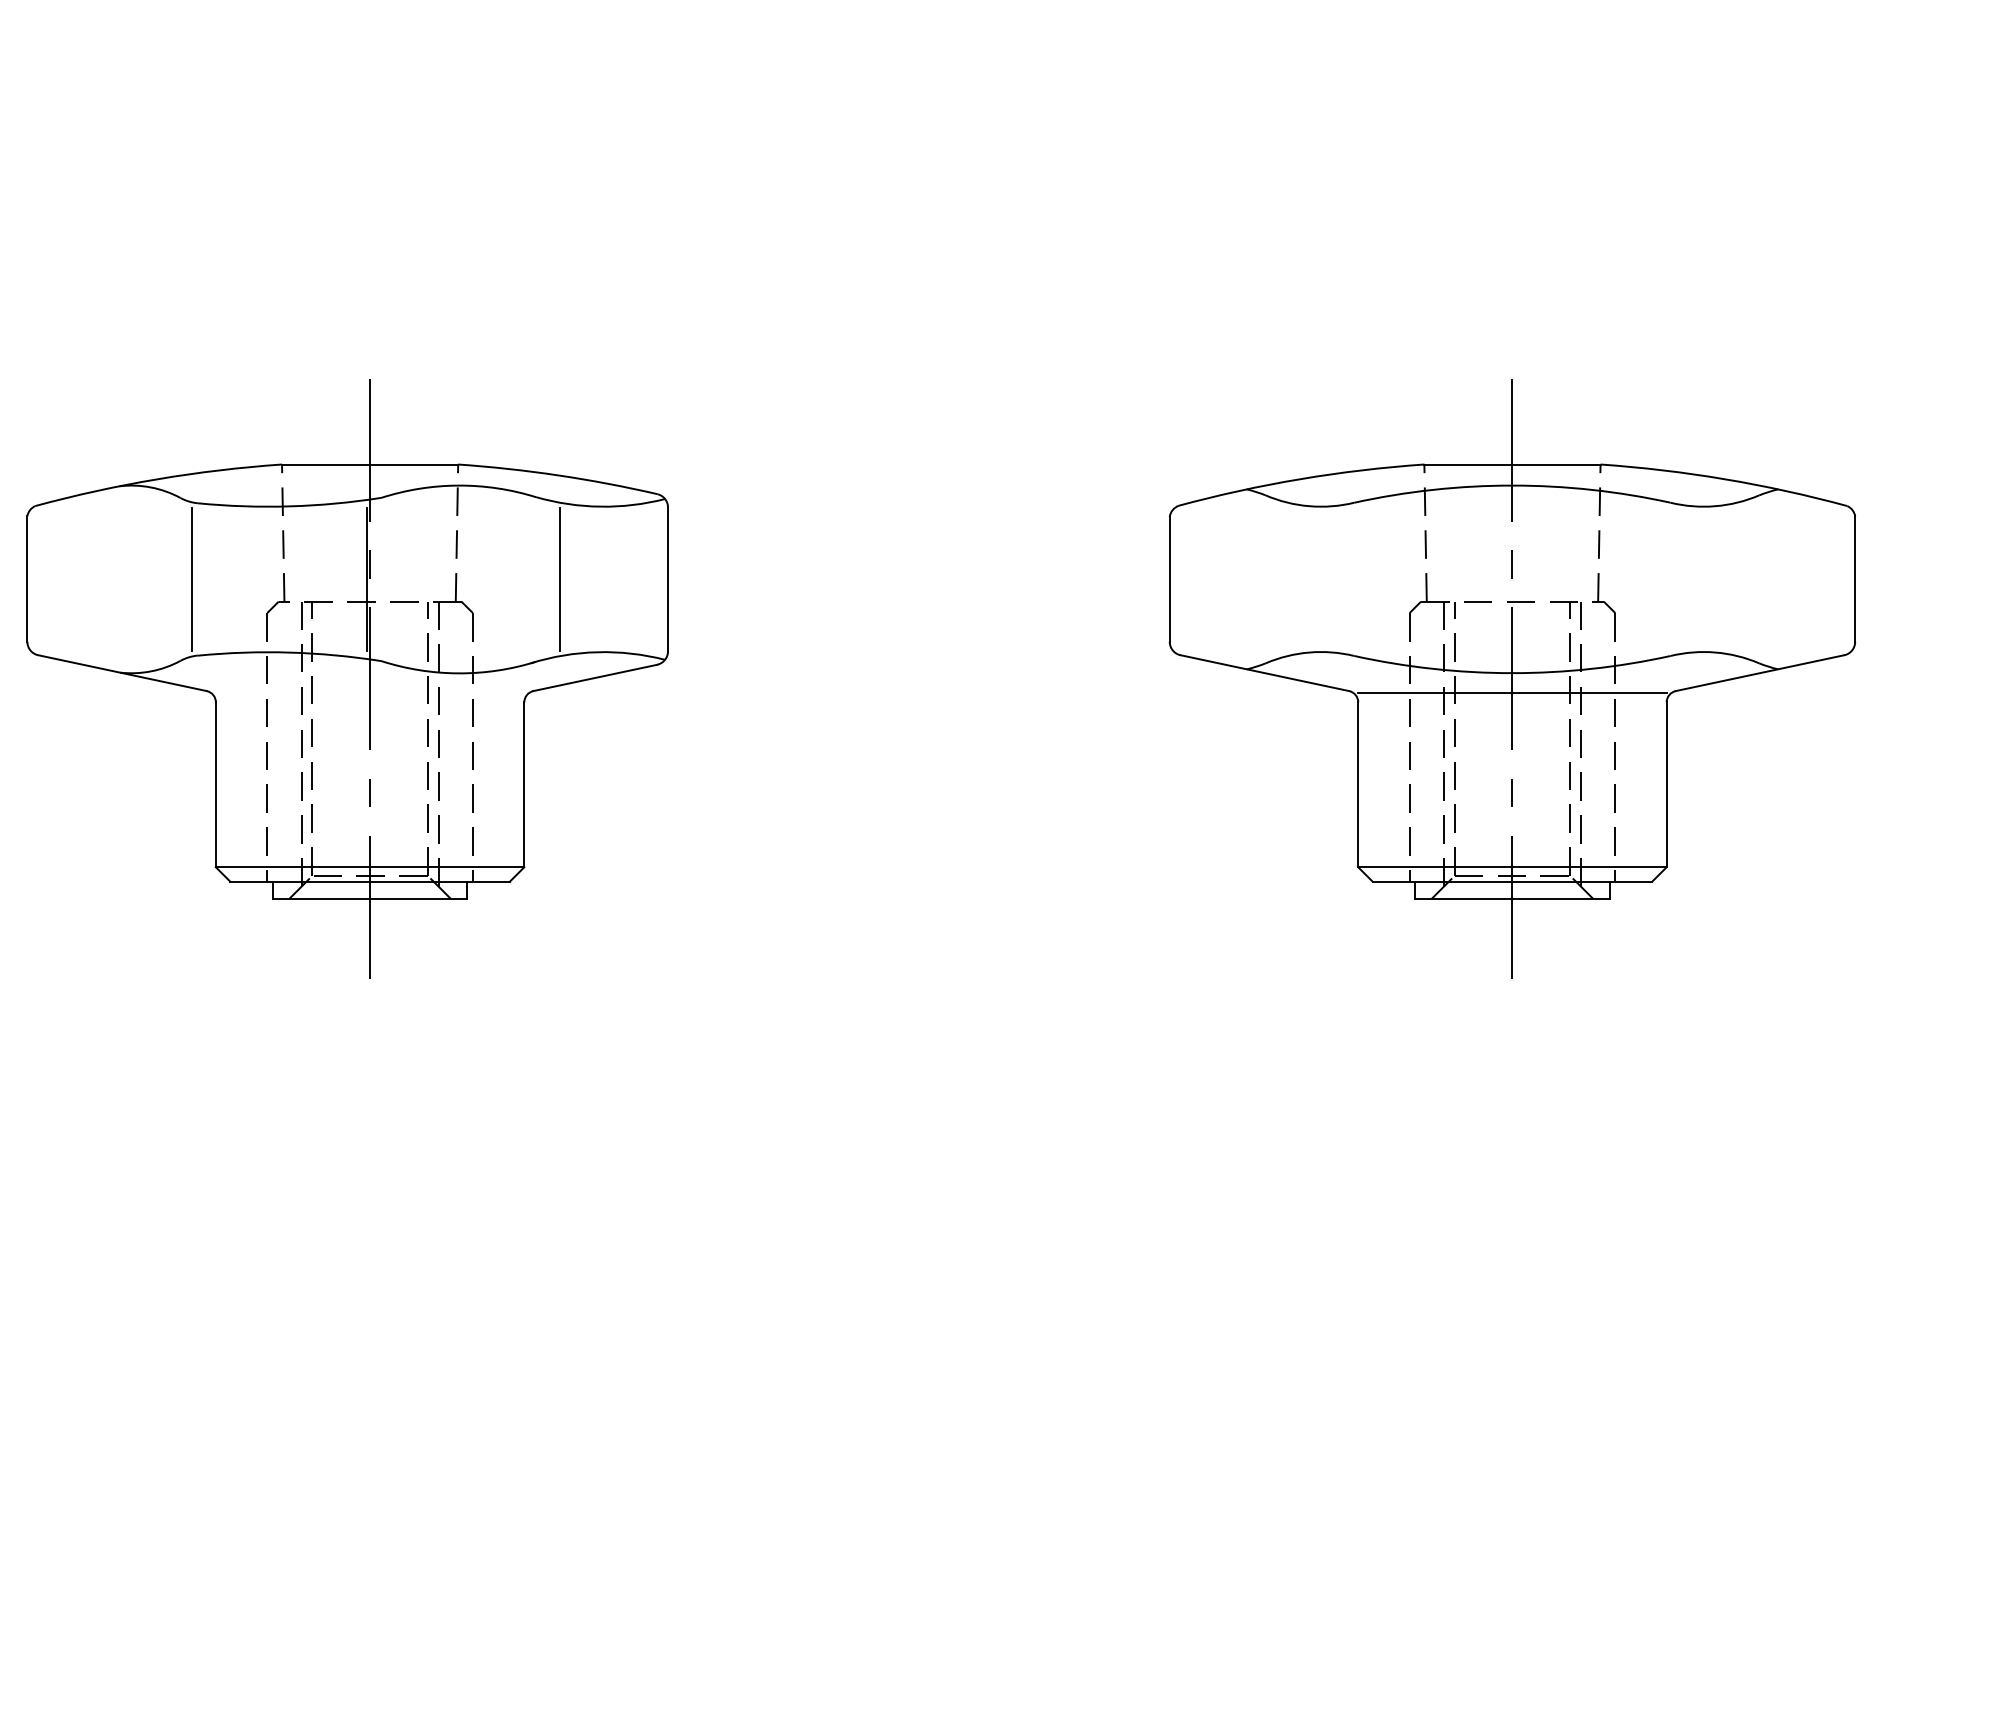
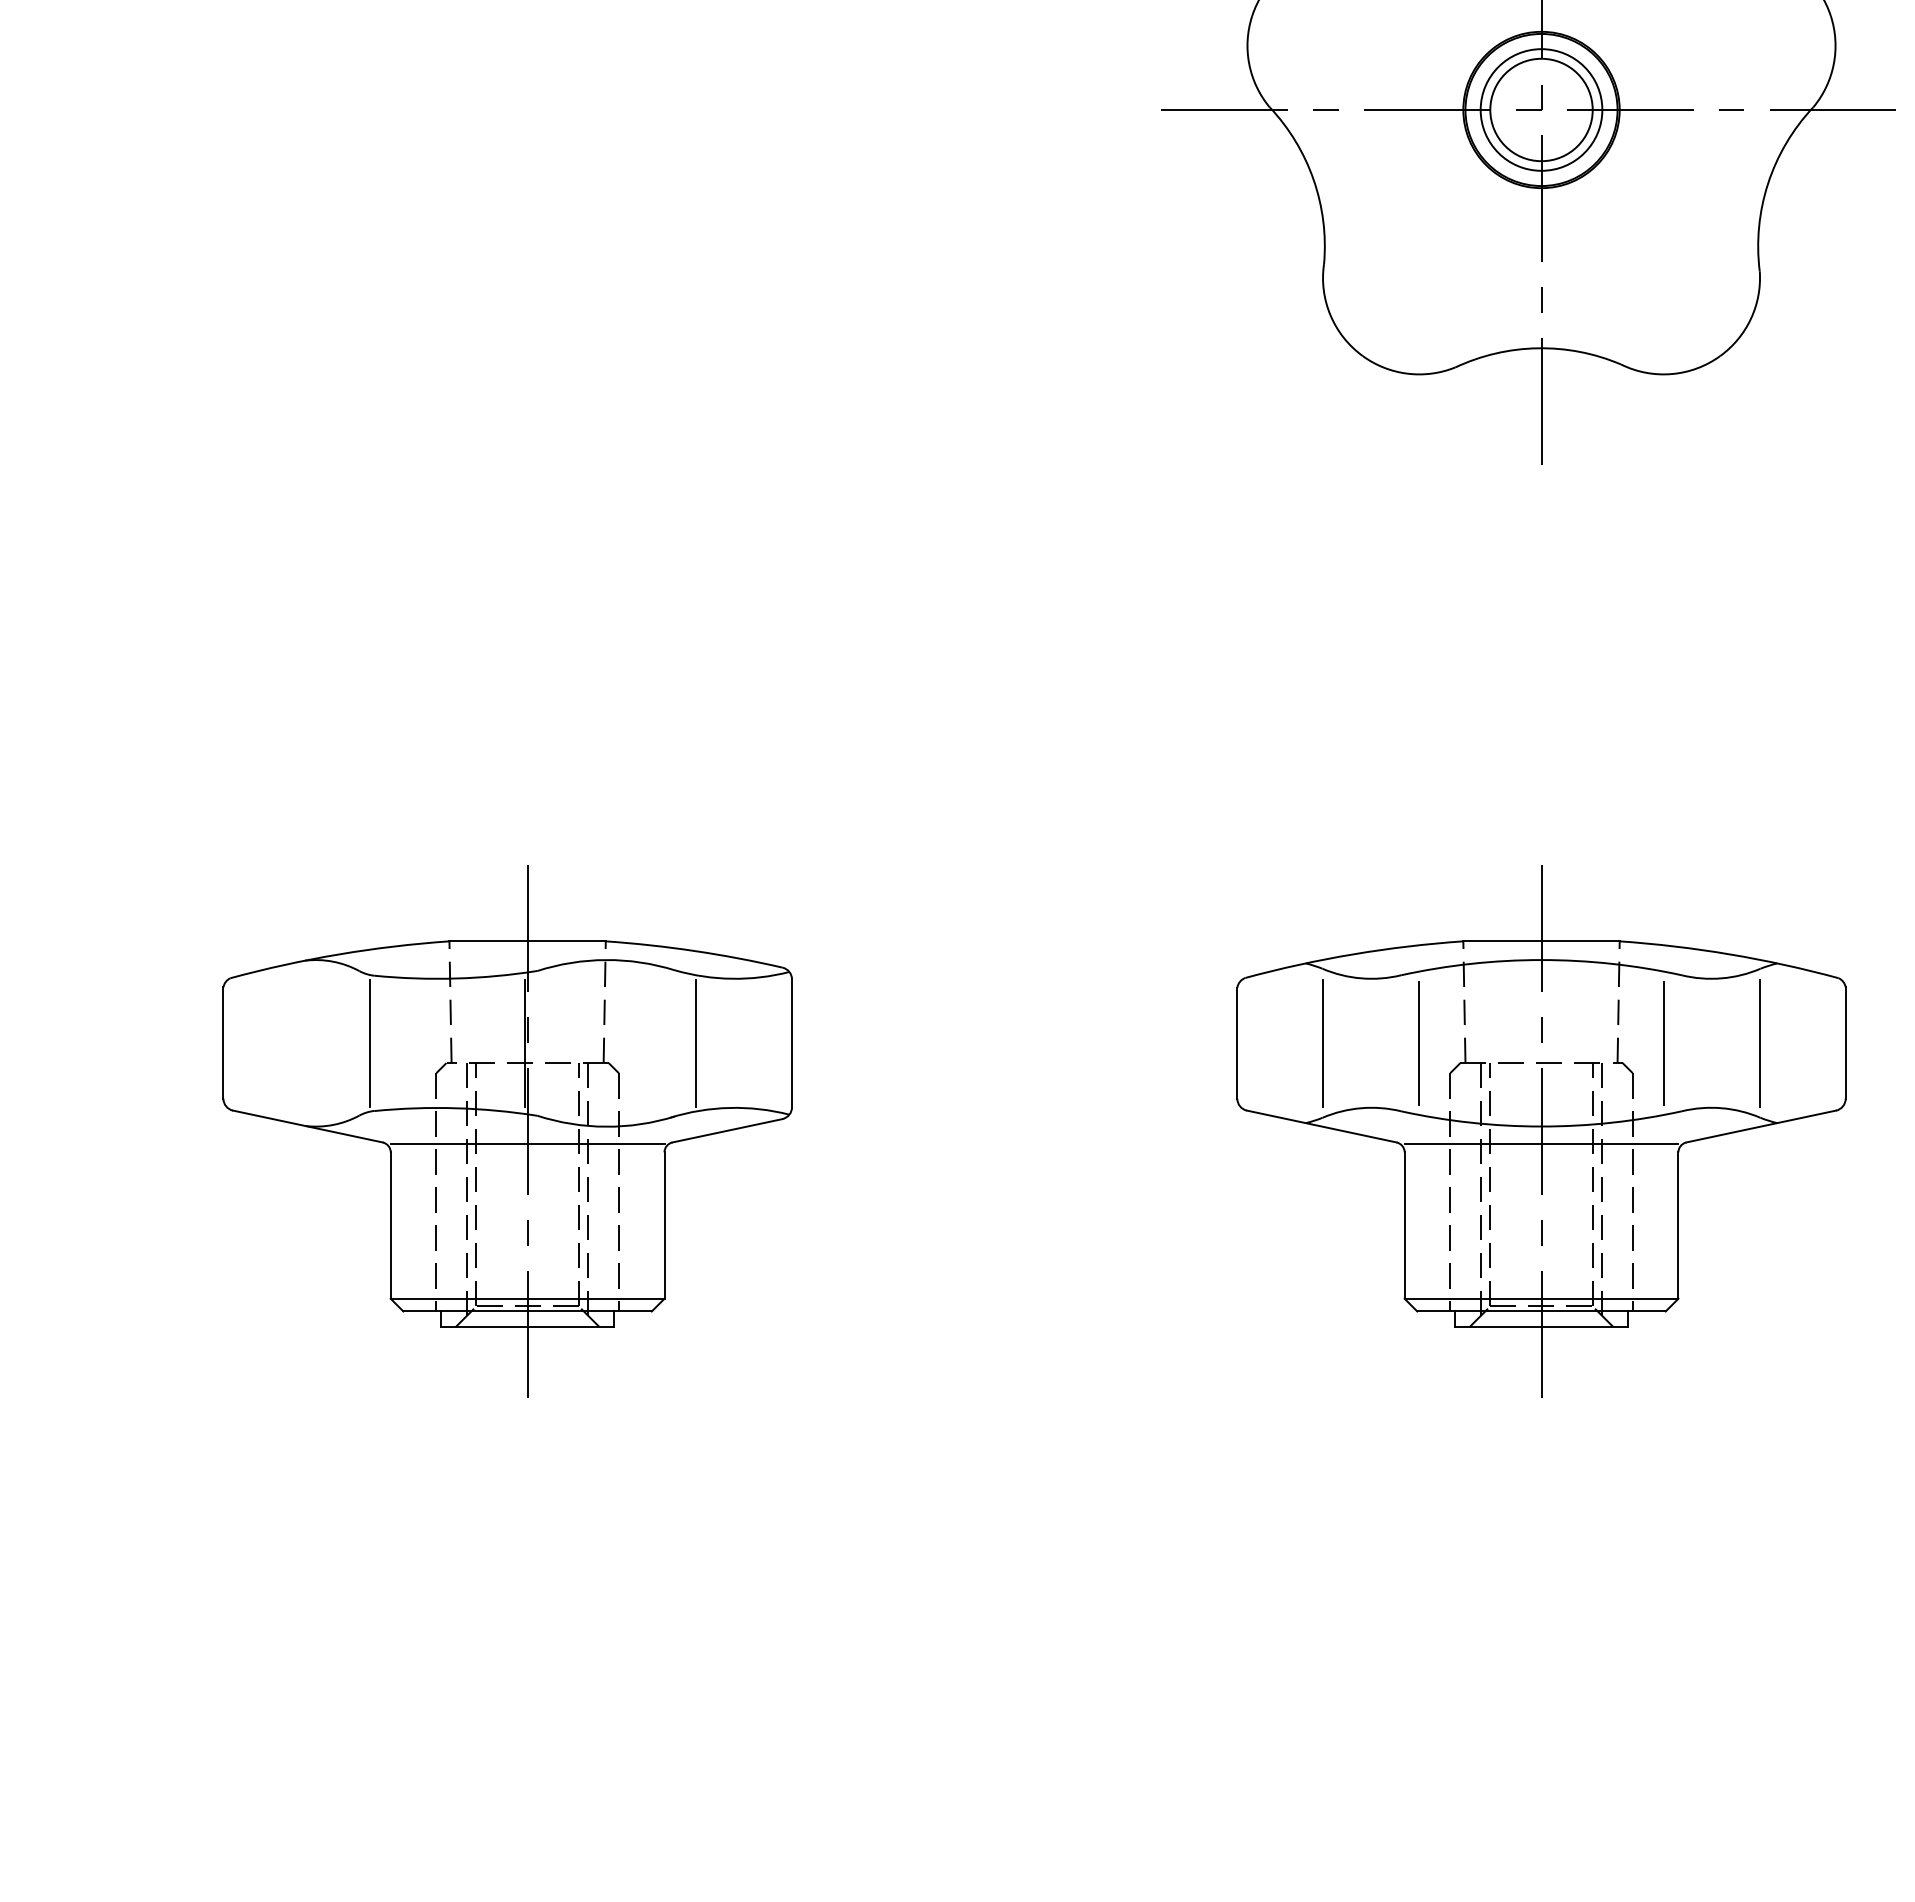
line: (1266, 578) -> (1323, 1042), added
line: (1374, 578) -> (1419, 1042), added
line: (1759, 578) -> (1760, 1042), added
line: (1649, 579) -> (1663, 1043), added
line: (369, 693) -> (527, 1144), added

